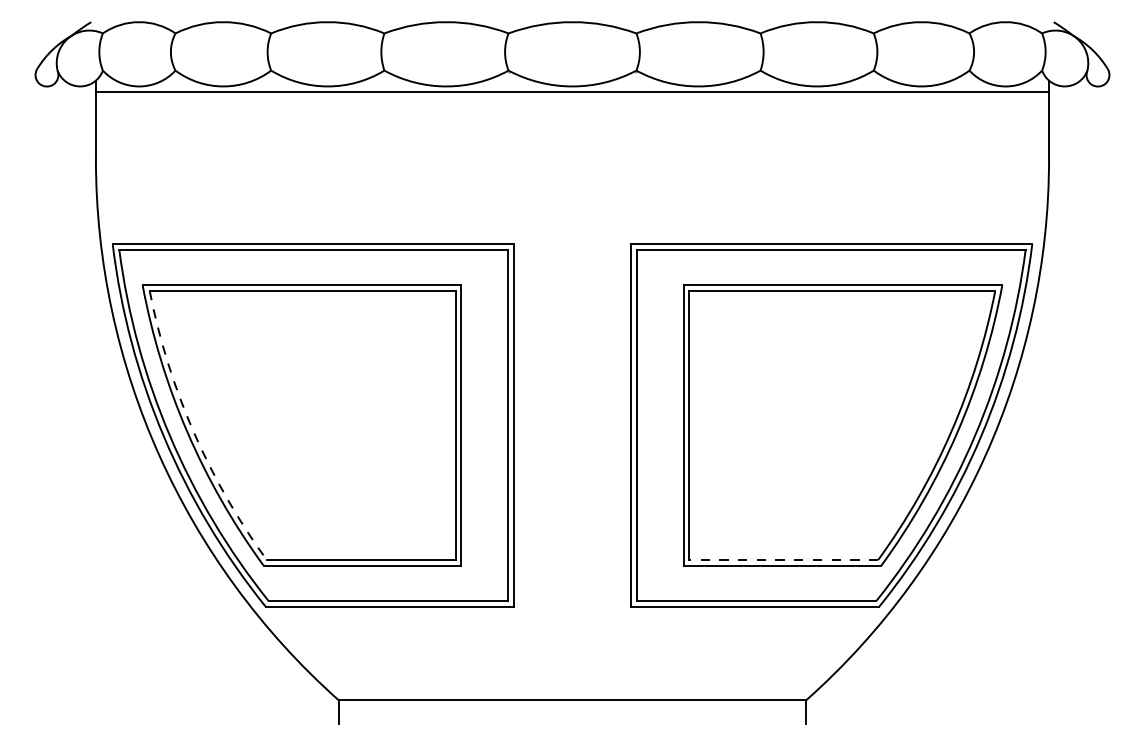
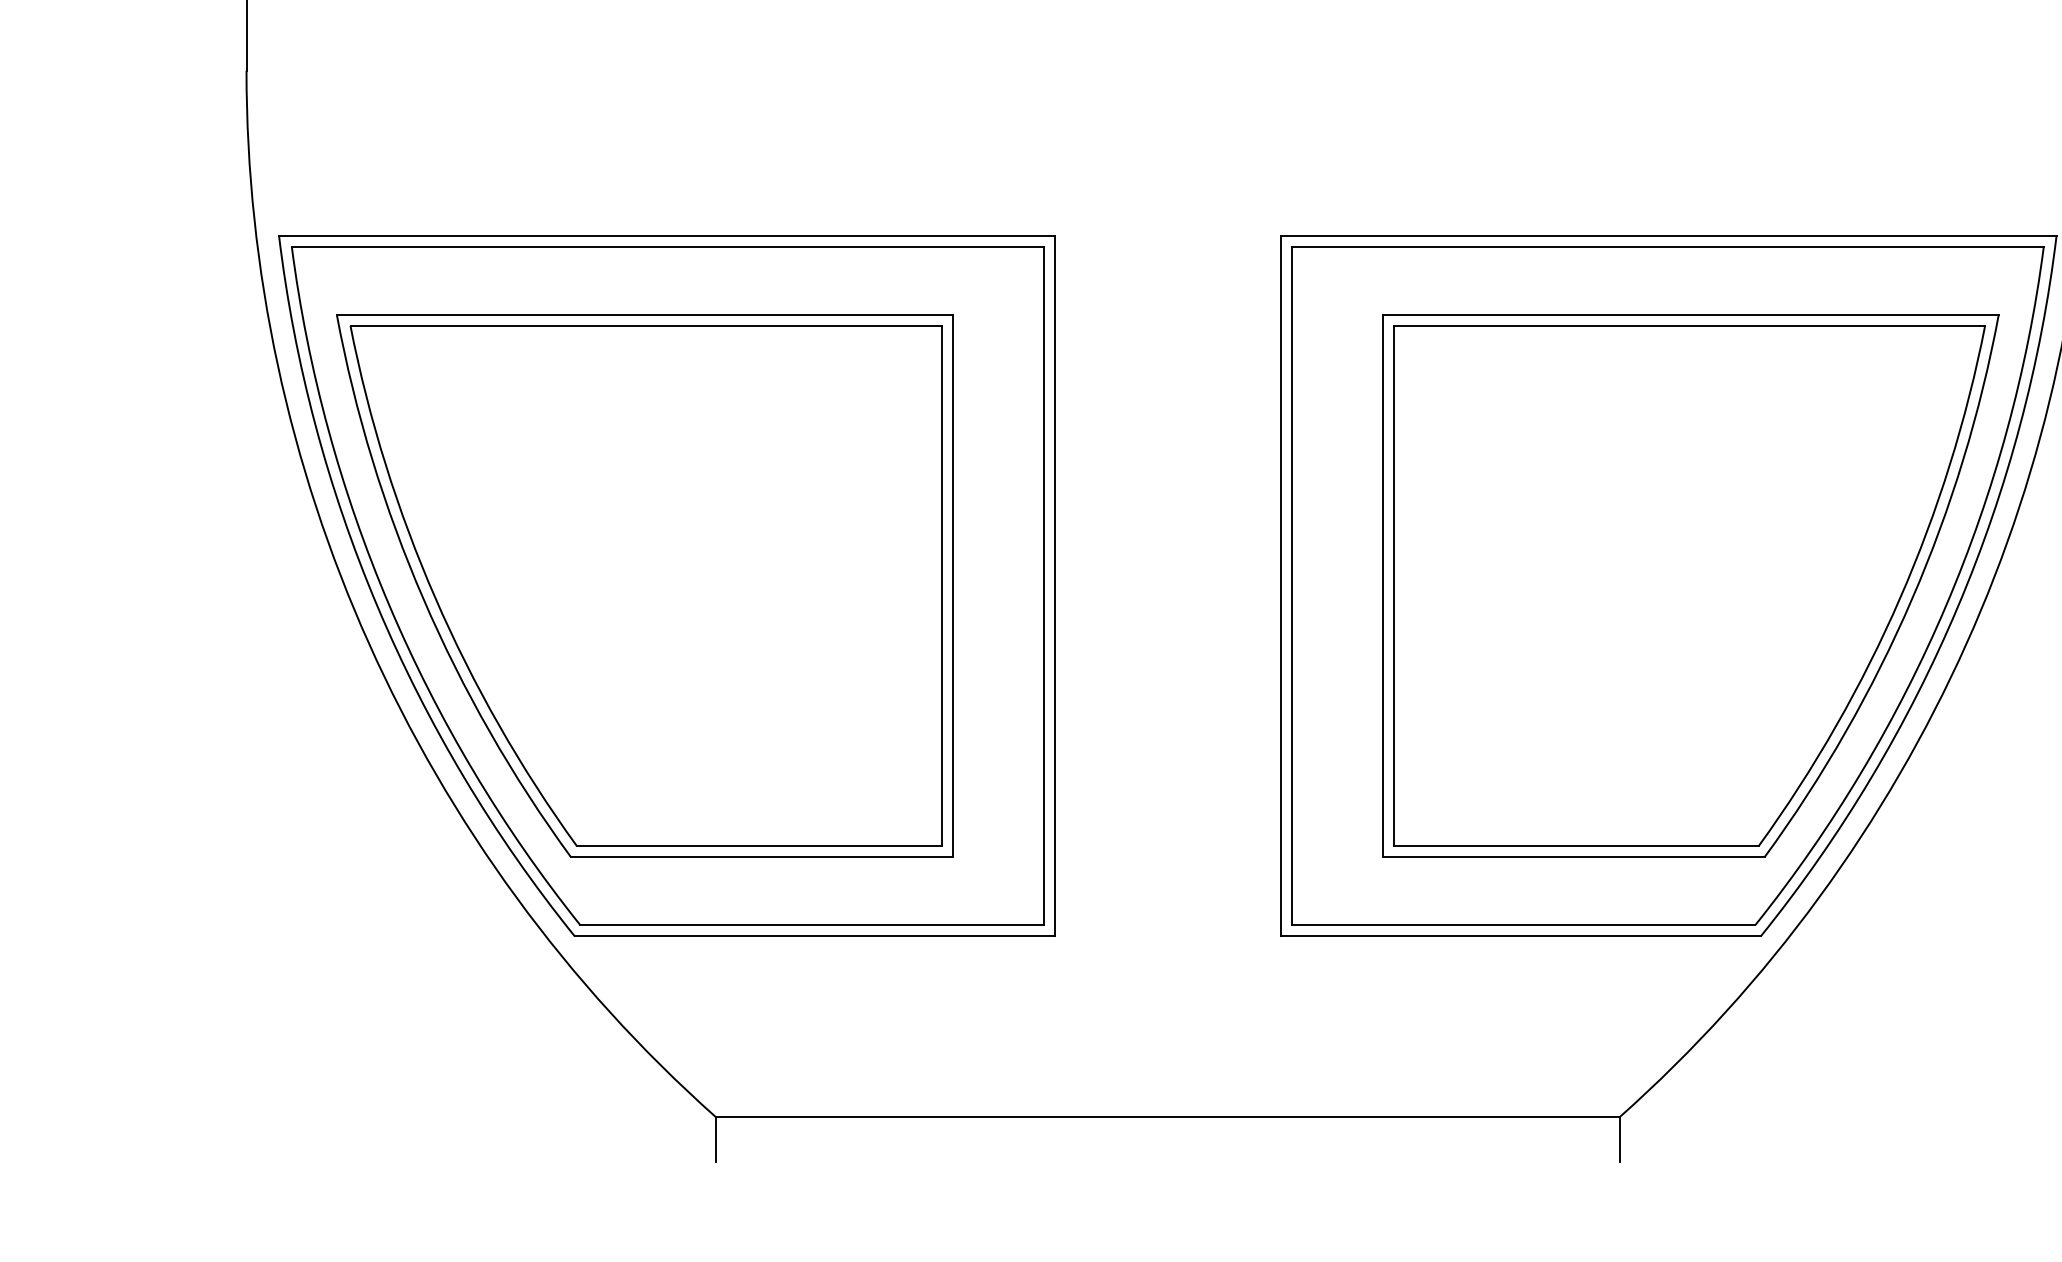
arc: (193, 431) -> (435, 597), dashed -> solid
line: (783, 559) -> (1575, 844), dashed -> solid

